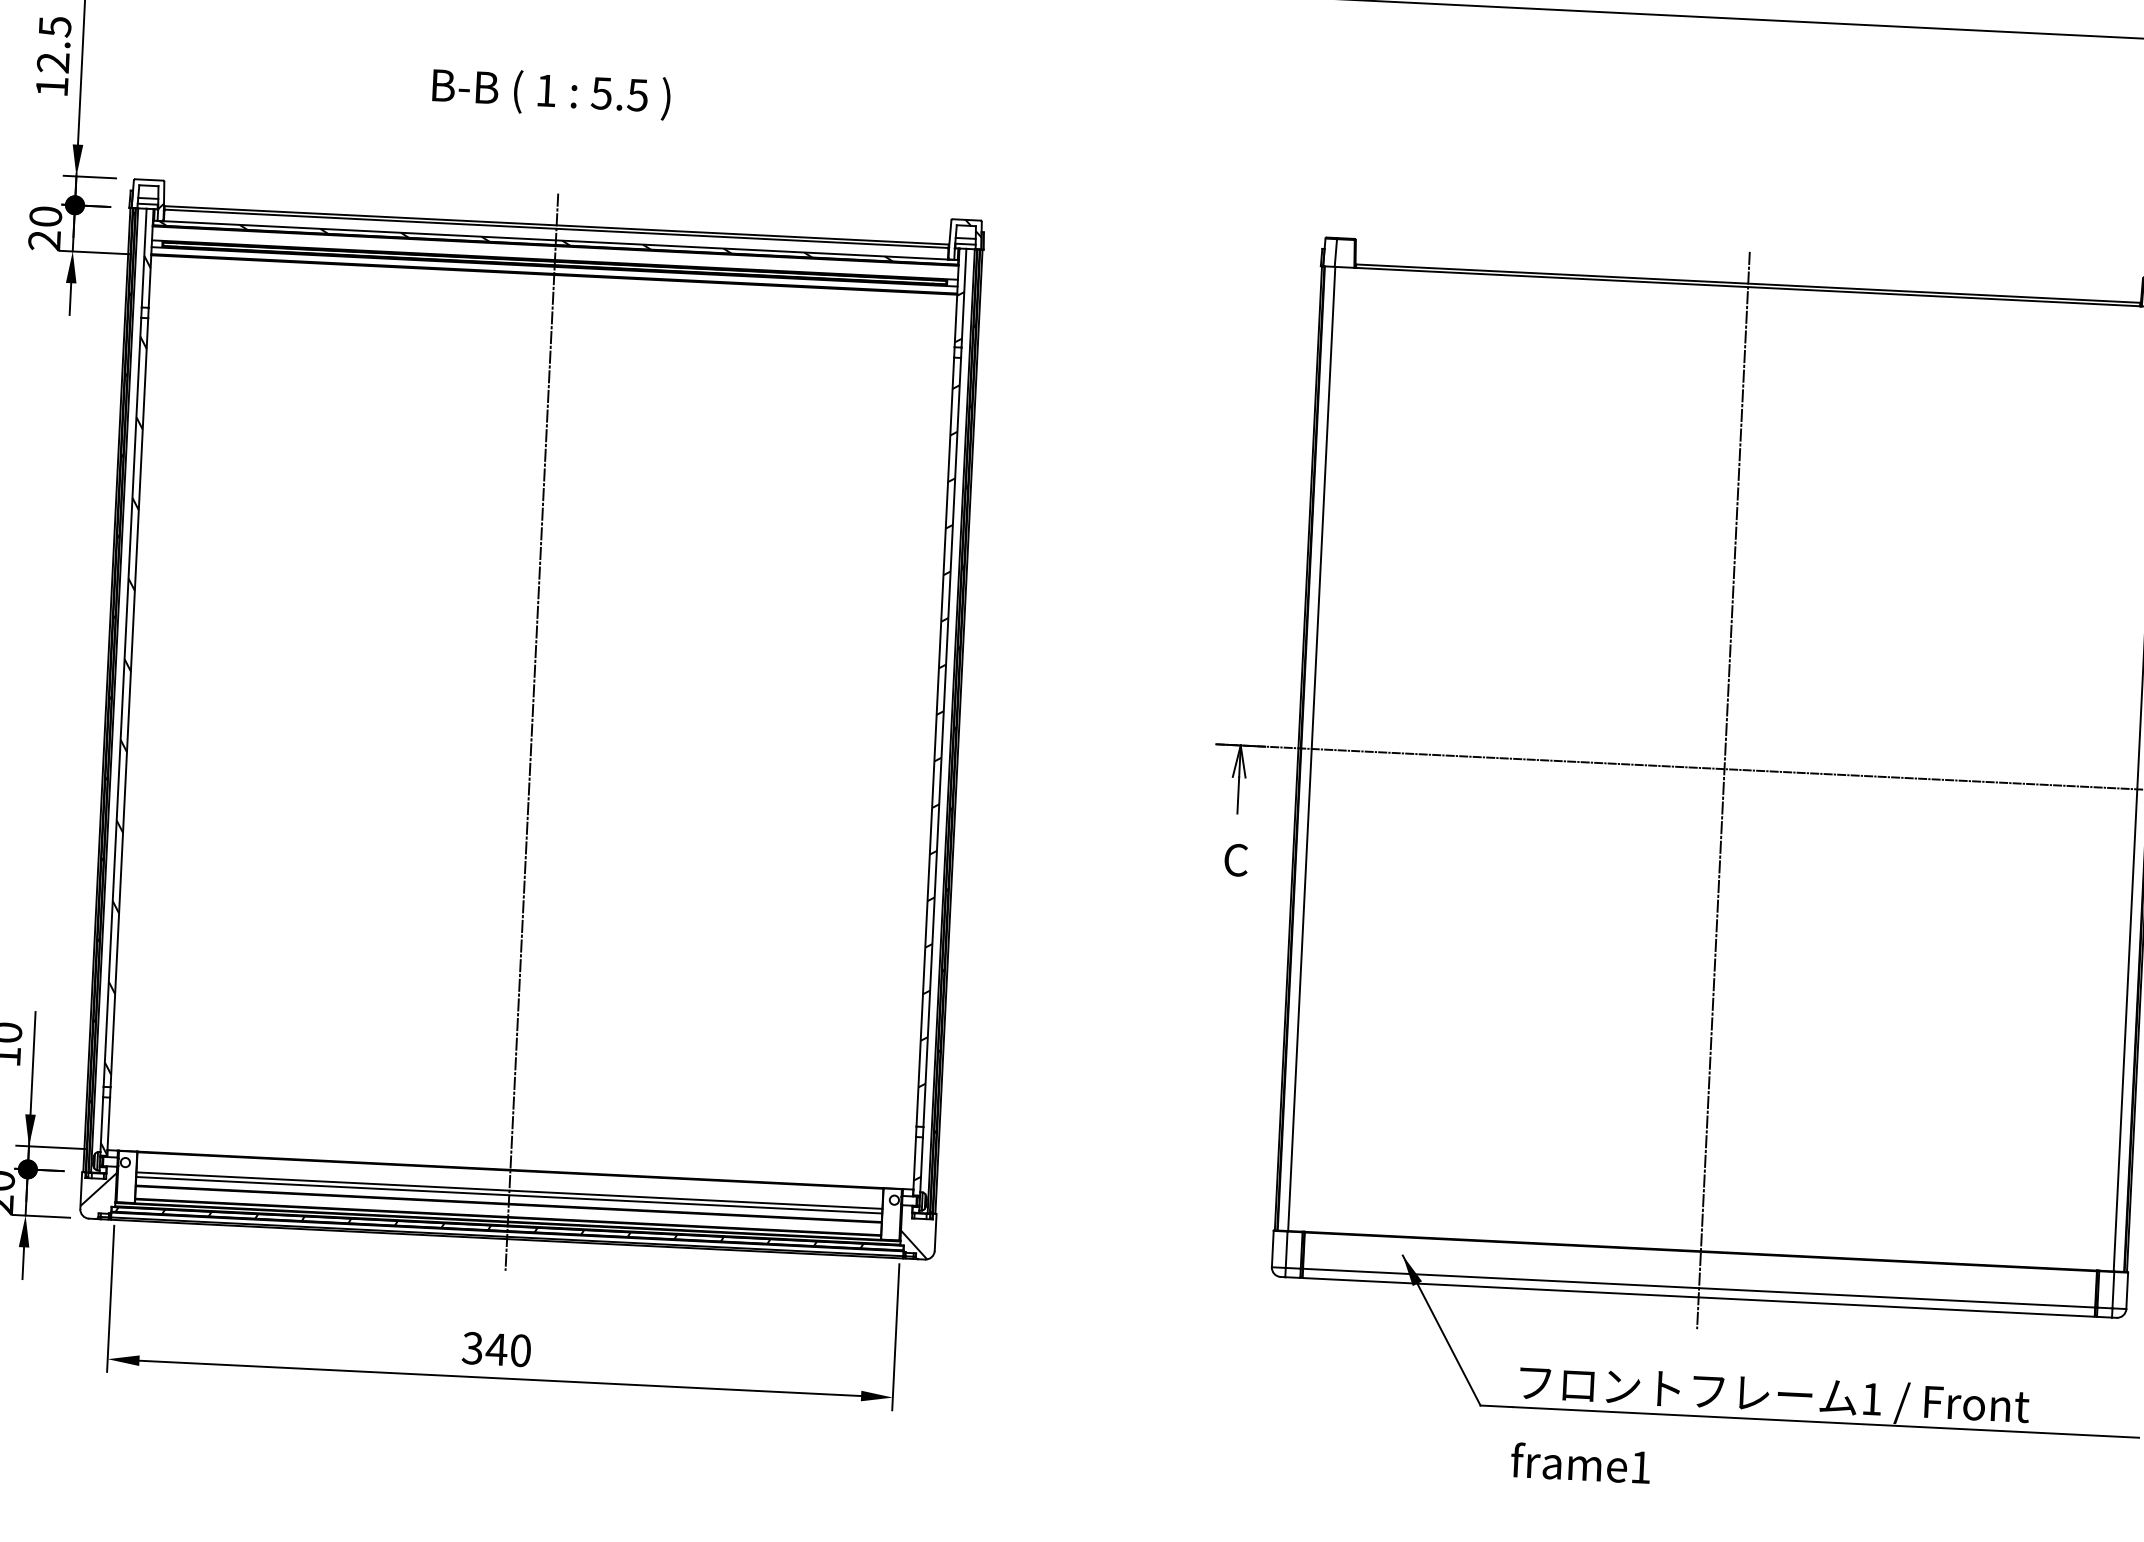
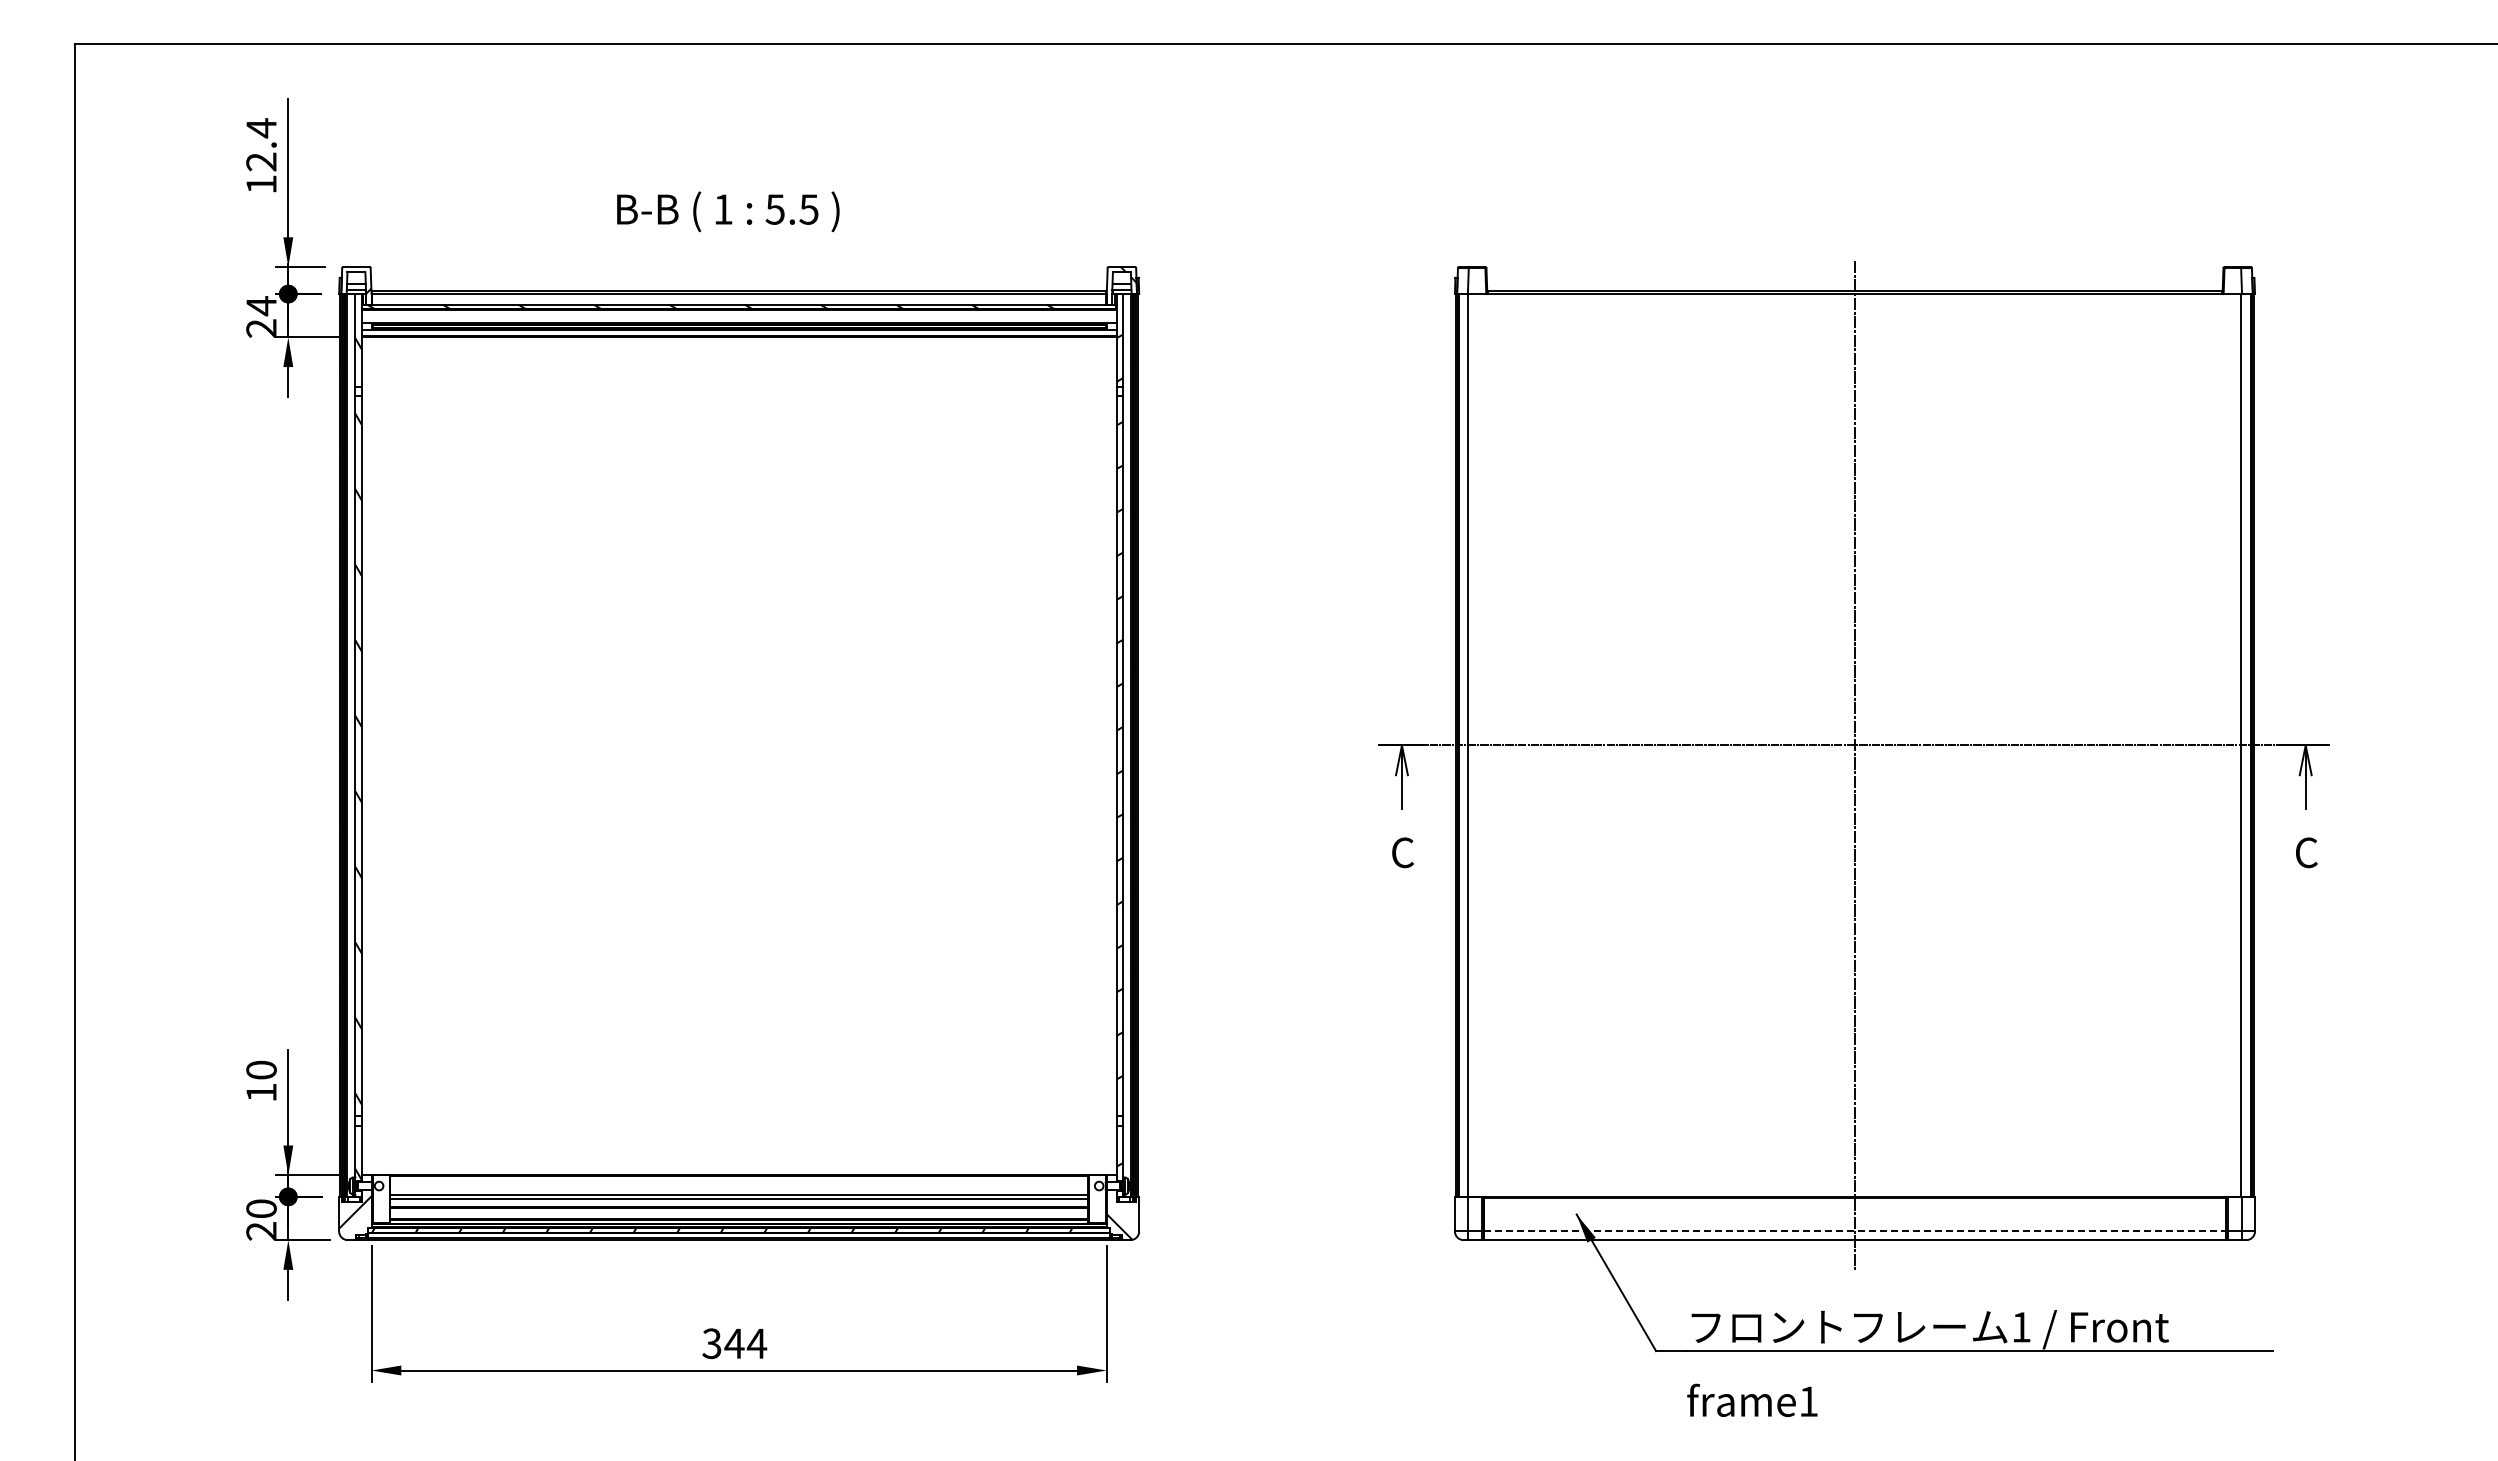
text: (55, 27) -> (261, 128), 12.5 -> 12.4
text: (551, 93) -> (728, 211), moved
text: (45, 217) -> (261, 306), 20 -> 24
line: (532, 732) -> (739, 765), removed
line: (1698, 1288) -> (1854, 1231), solid -> dashed
text: (520, 1350) -> (756, 1343), 340 -> 344

